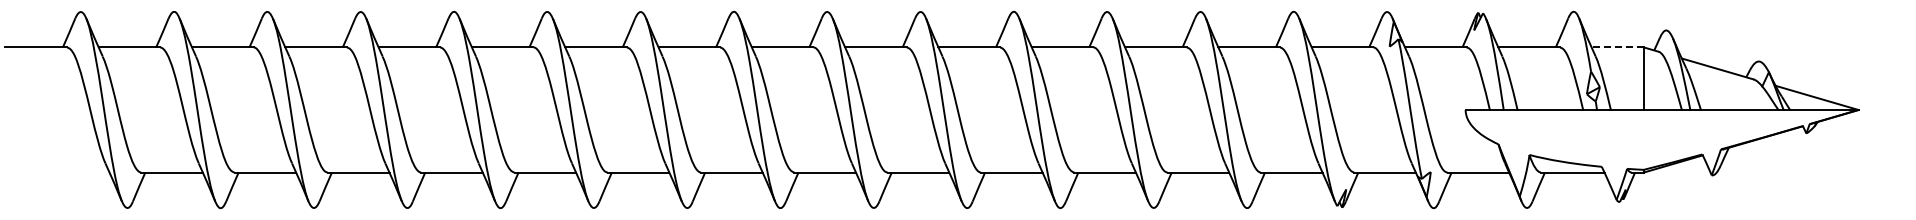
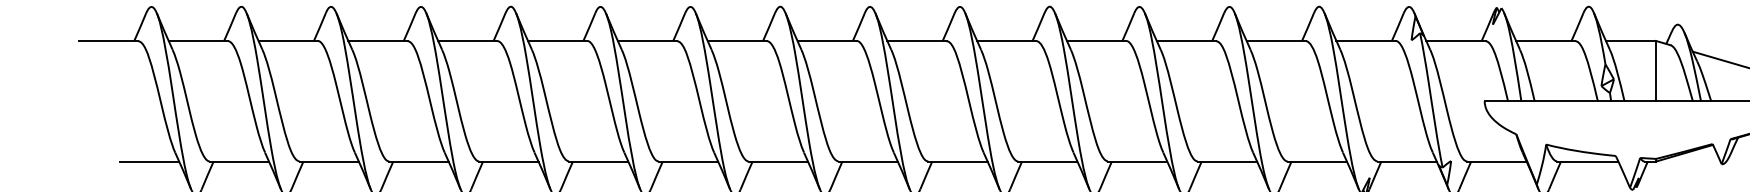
line: (1617, 47) -> (1630, 41), dashed -> solid
line: (78, 172) -> (149, 161), added

